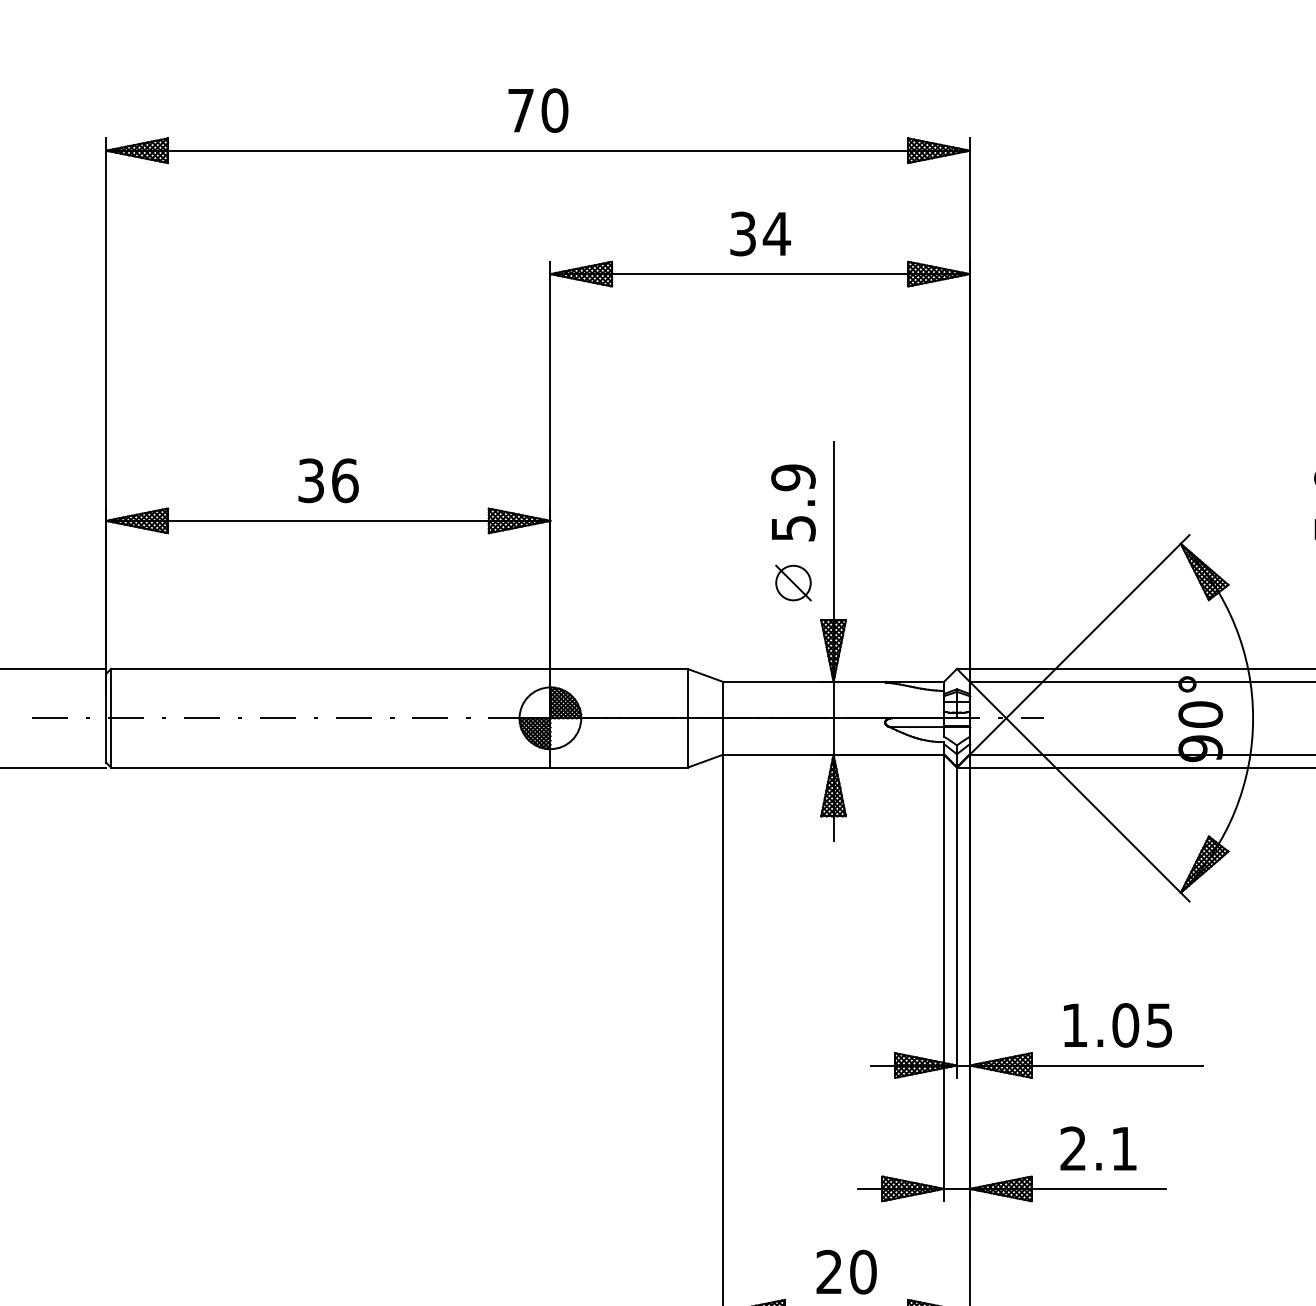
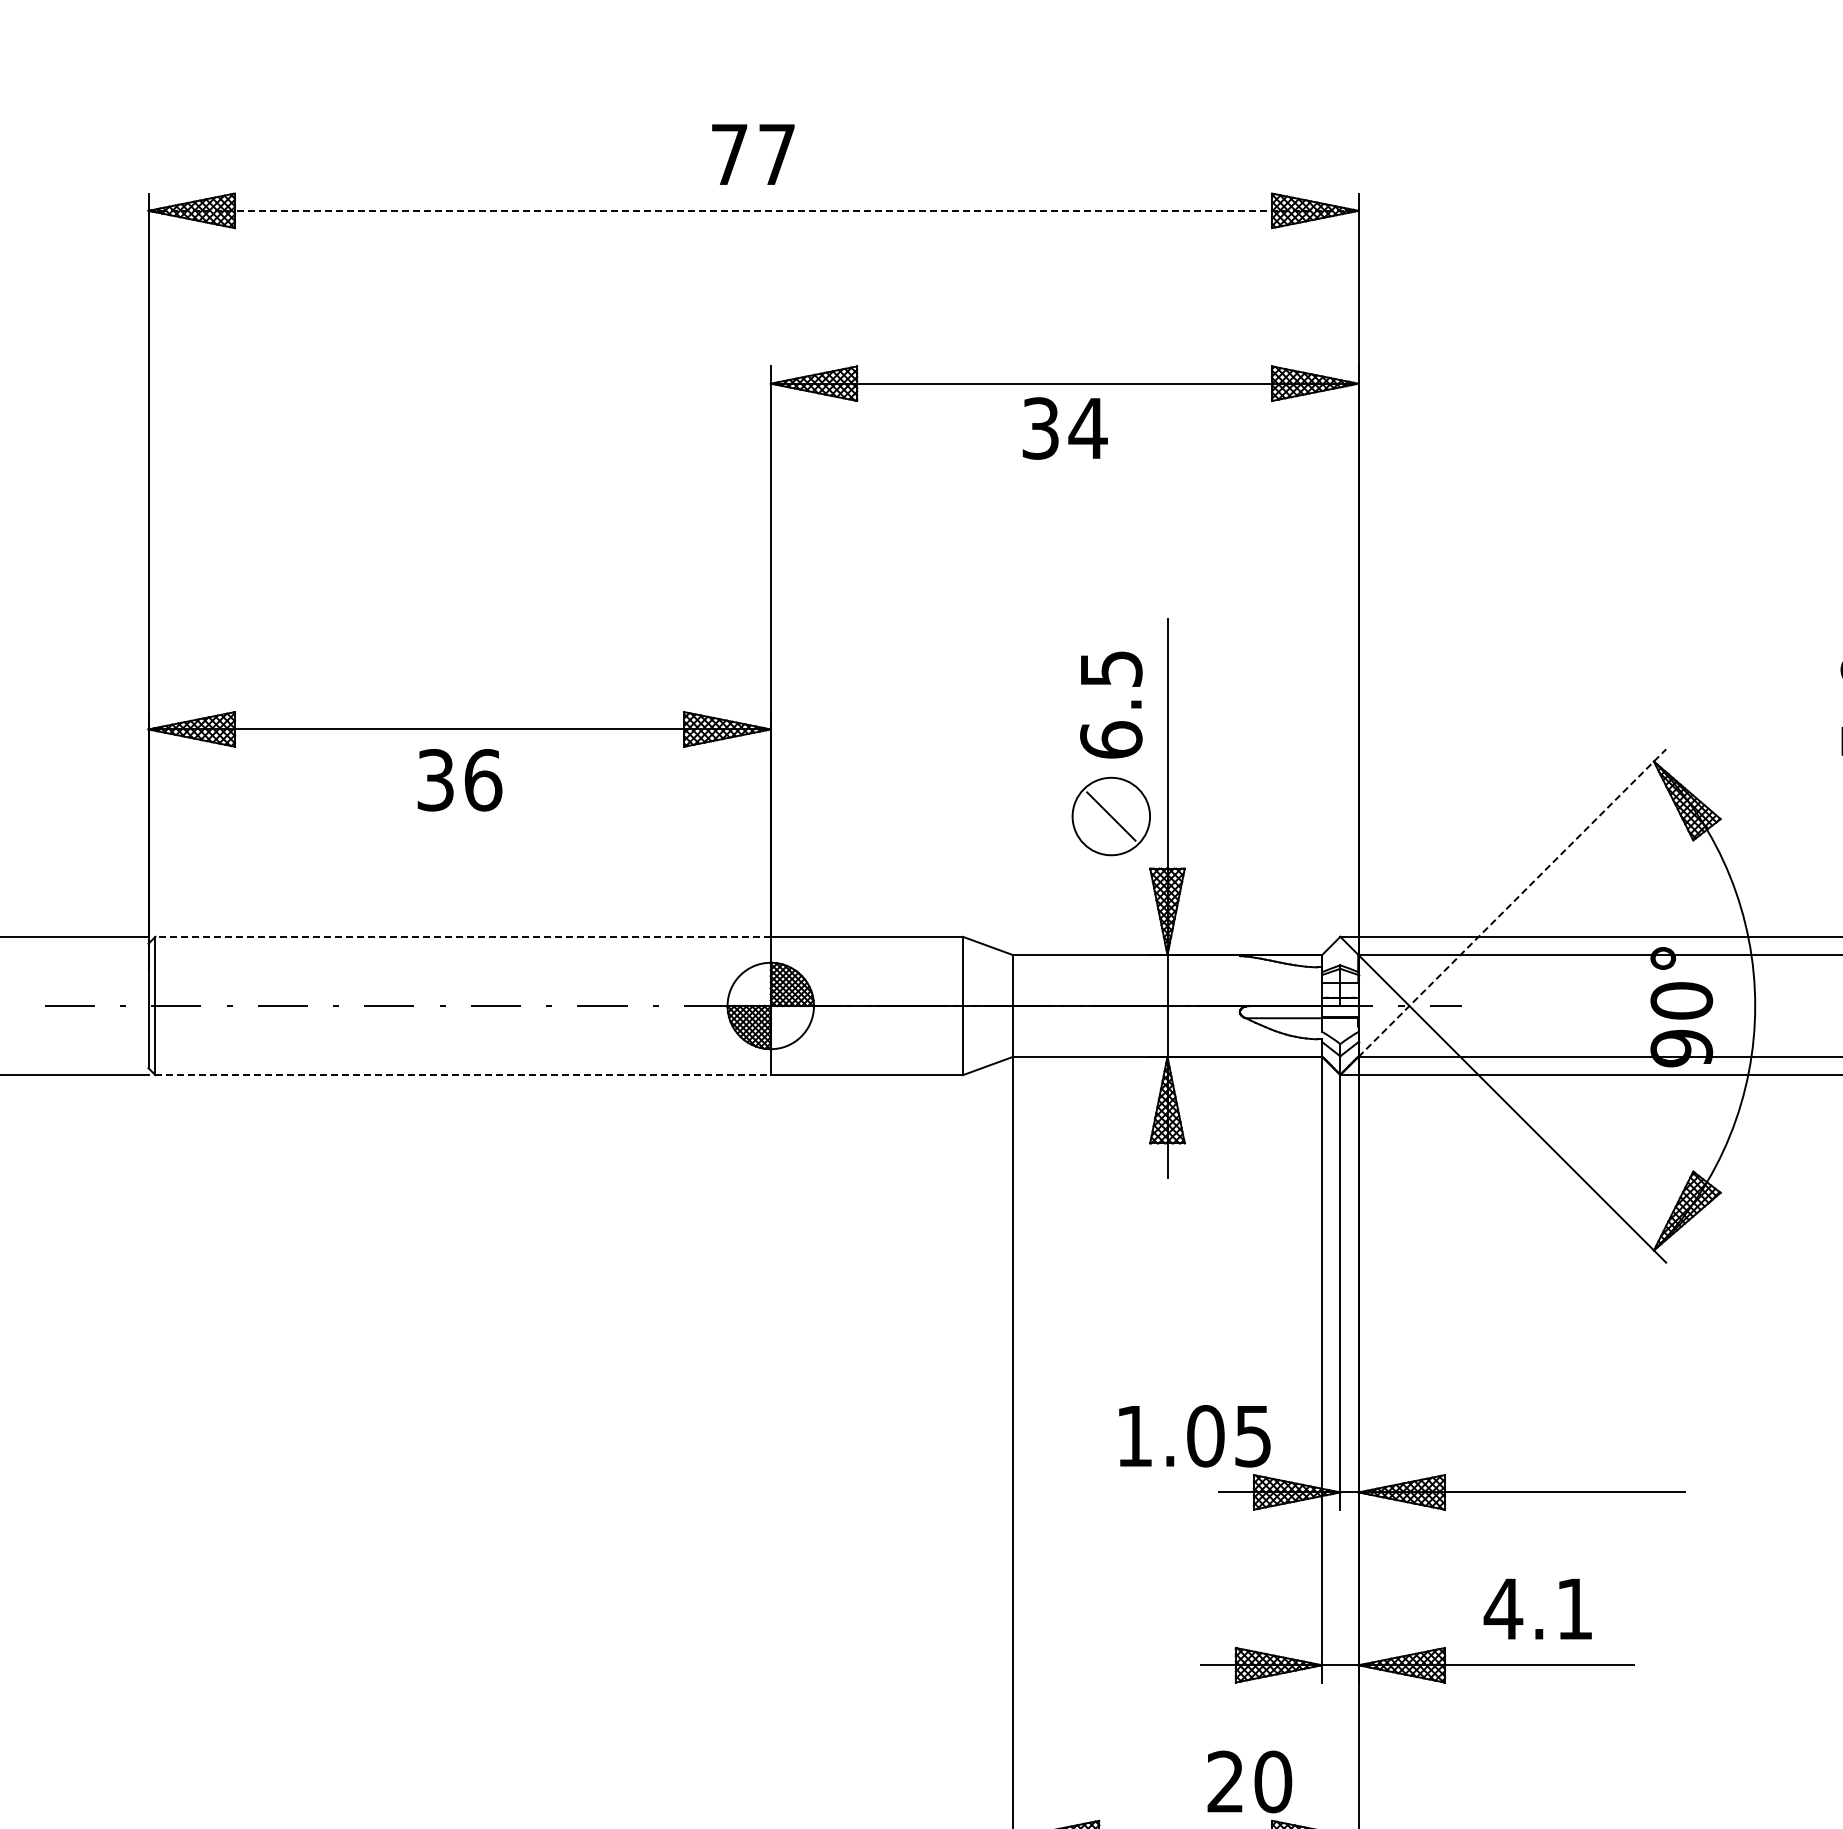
text: (554, 110) -> (776, 154), 70 -> 77
line: (538, 150) -> (754, 210), solid -> dashed
text: (760, 233) -> (1064, 428), moved
text: (328, 480) -> (459, 780), moved
text: (793, 503) -> (1111, 704), 5.9 -> 6.5
circle: (793, 583) -> (1111, 816), size x1.6
line: (1079, 645) -> (1512, 903), solid -> dashed
line: (331, 668) -> (463, 936), solid -> dashed
line: (331, 767) -> (463, 1075), solid -> dashed
text: (1117, 1025) -> (1194, 1436), moved
text: (1073, 1148) -> (1503, 1608), 2.1 -> 4.1
text: (846, 1271) -> (1249, 1781), moved

